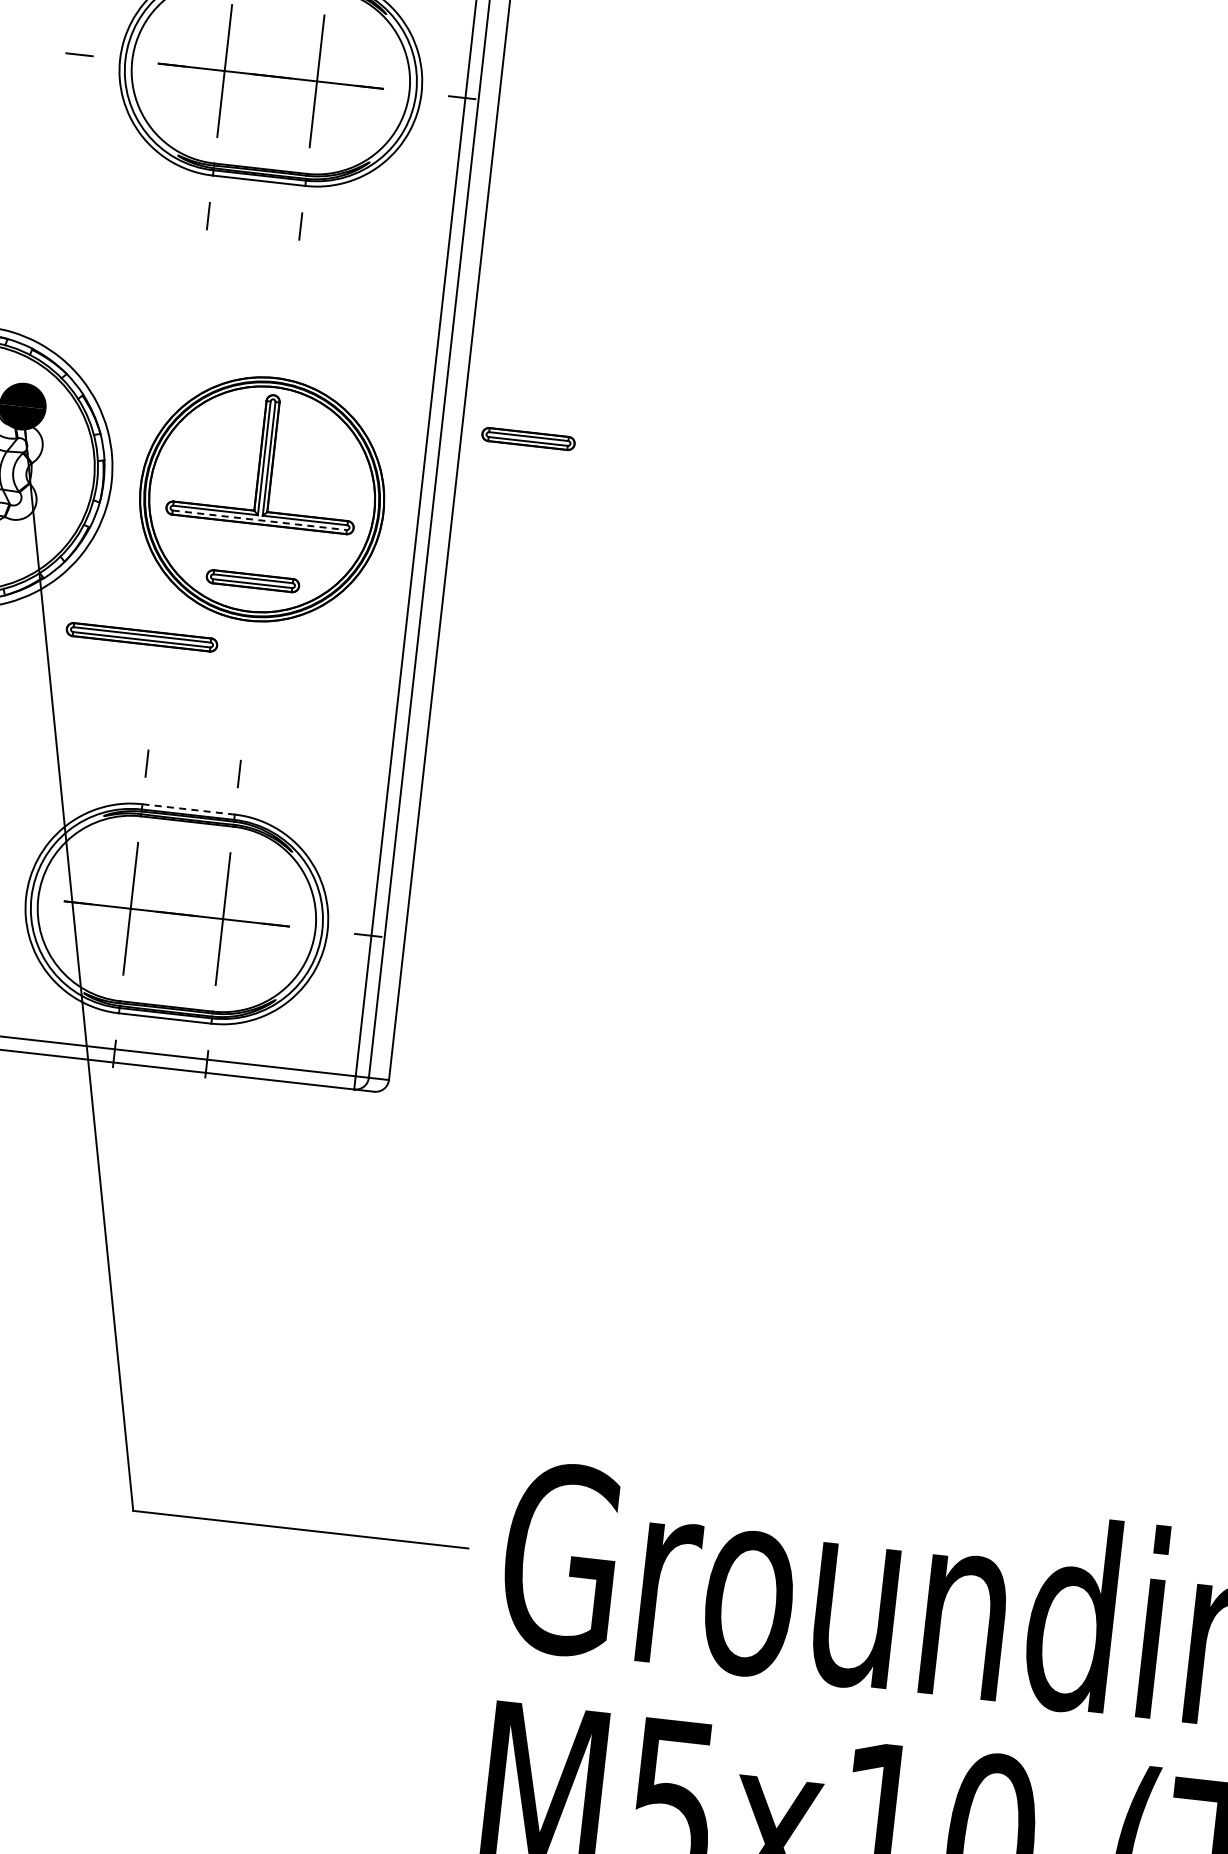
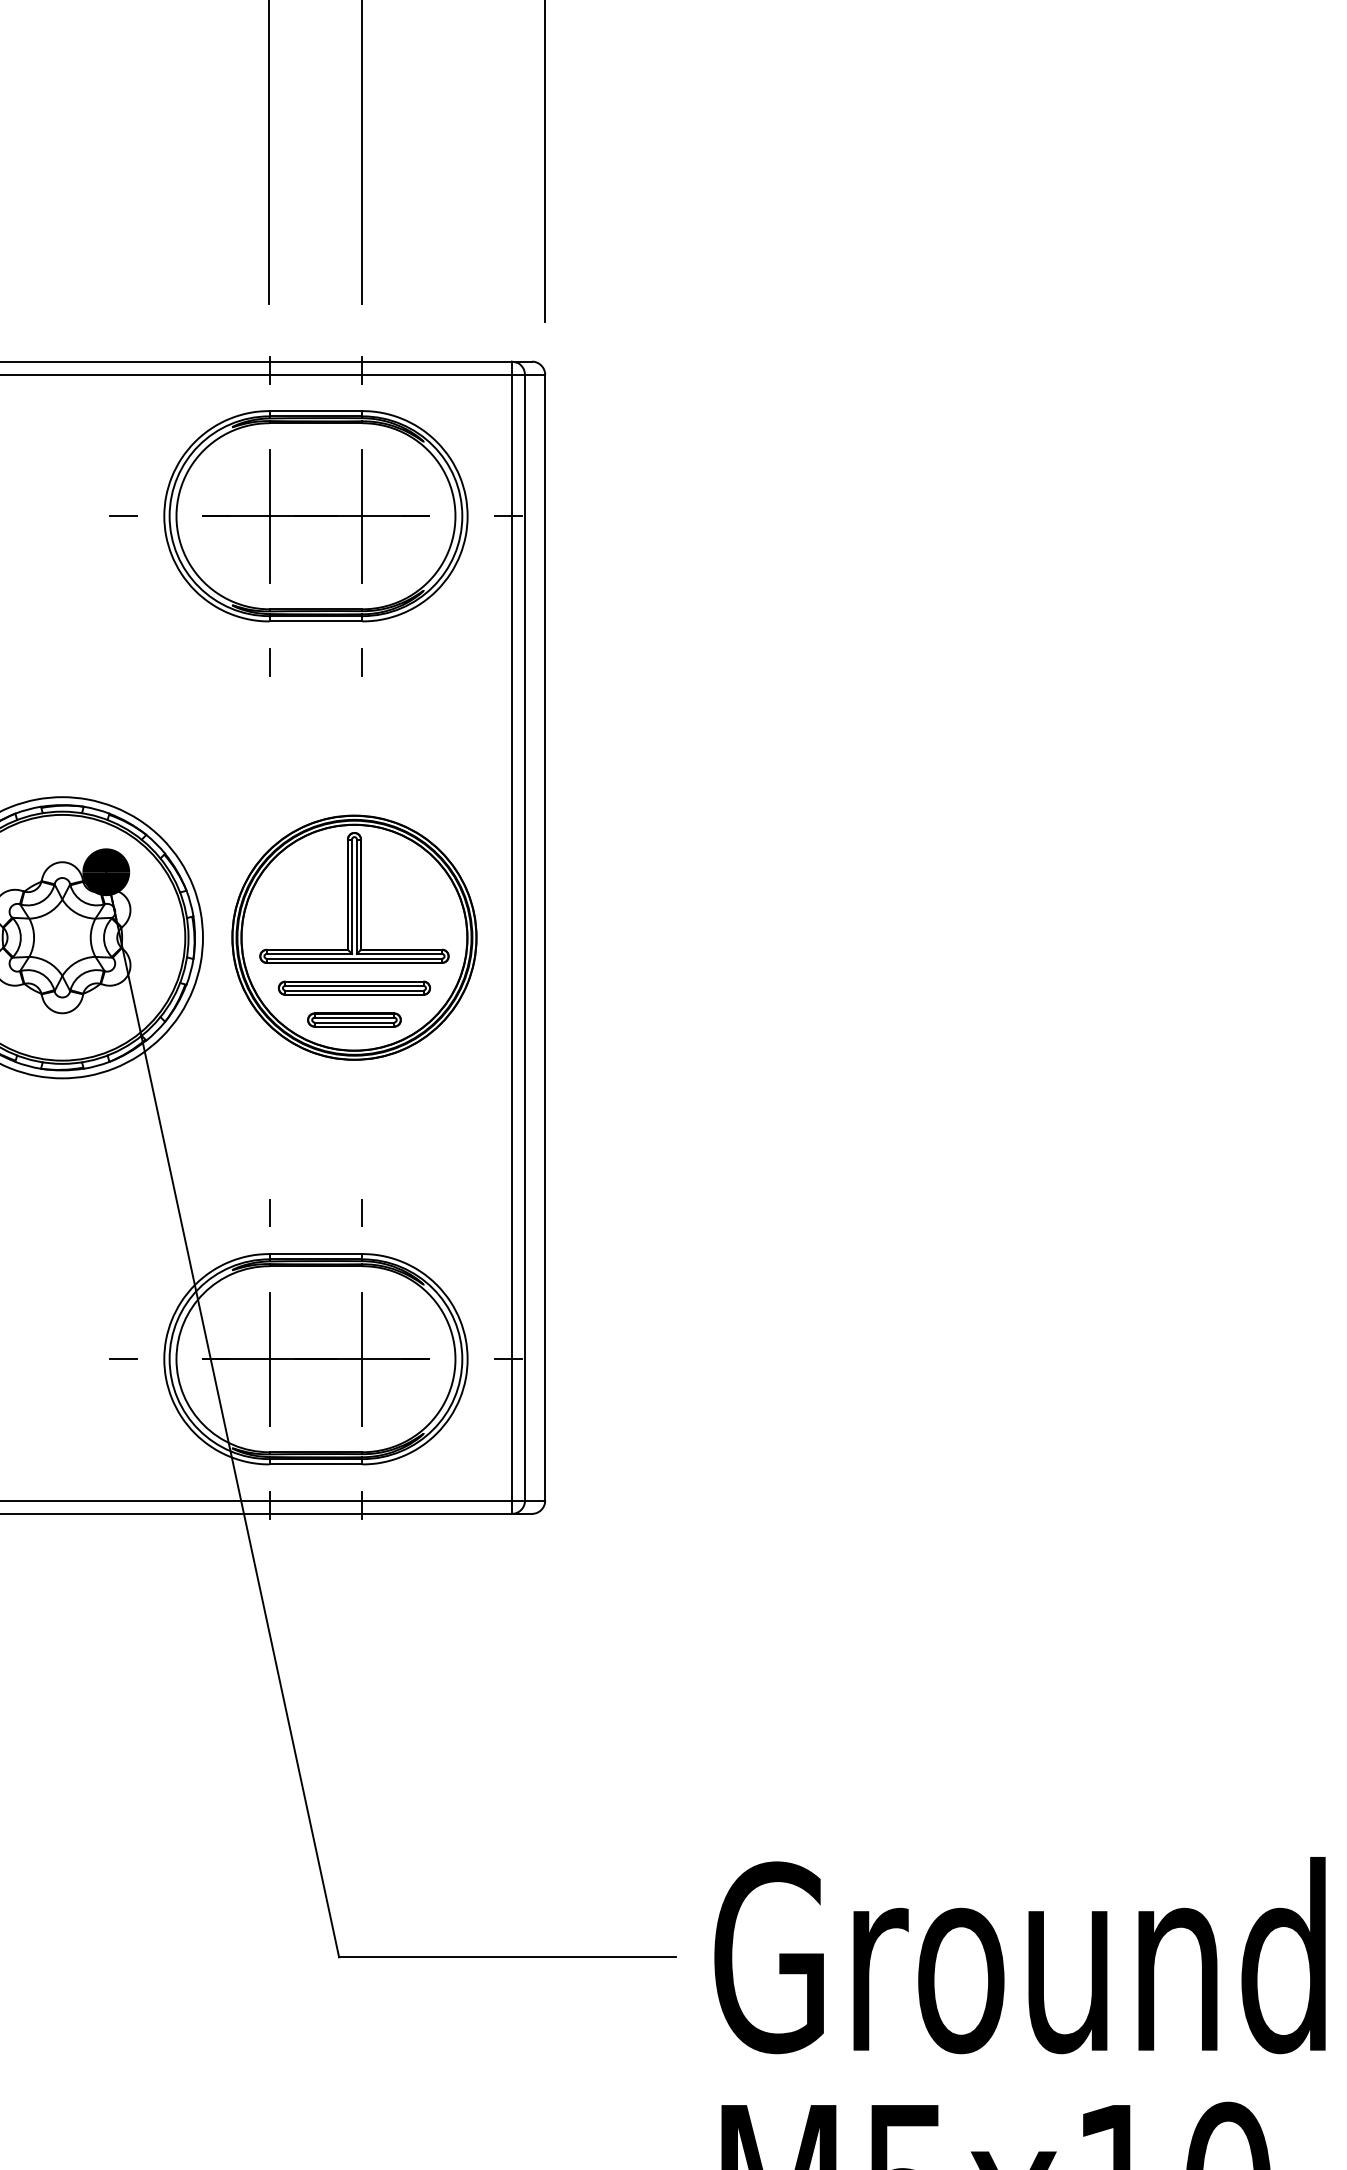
part: (528, 438) -> (612, 847), removed
line: (259, 520) -> (354, 958), dashed -> solid
part: (141, 636) -> (353, 987), moved
line: (189, 809) -> (316, 1254), dashed -> solid

